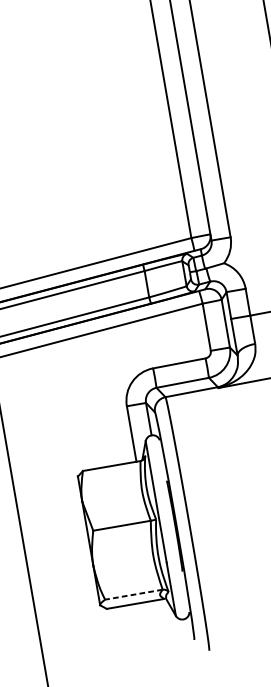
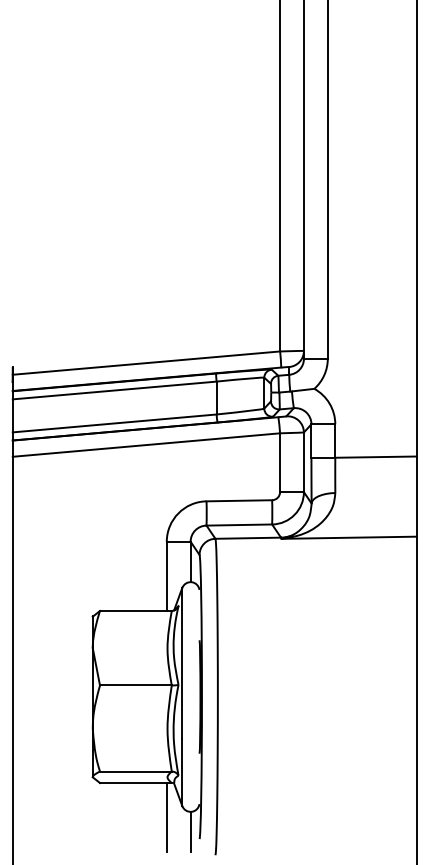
line: (133, 594) -> (135, 771), dashed -> solid
line: (164, 627) -> (166, 817), added
line: (186, 635) -> (190, 831), added

